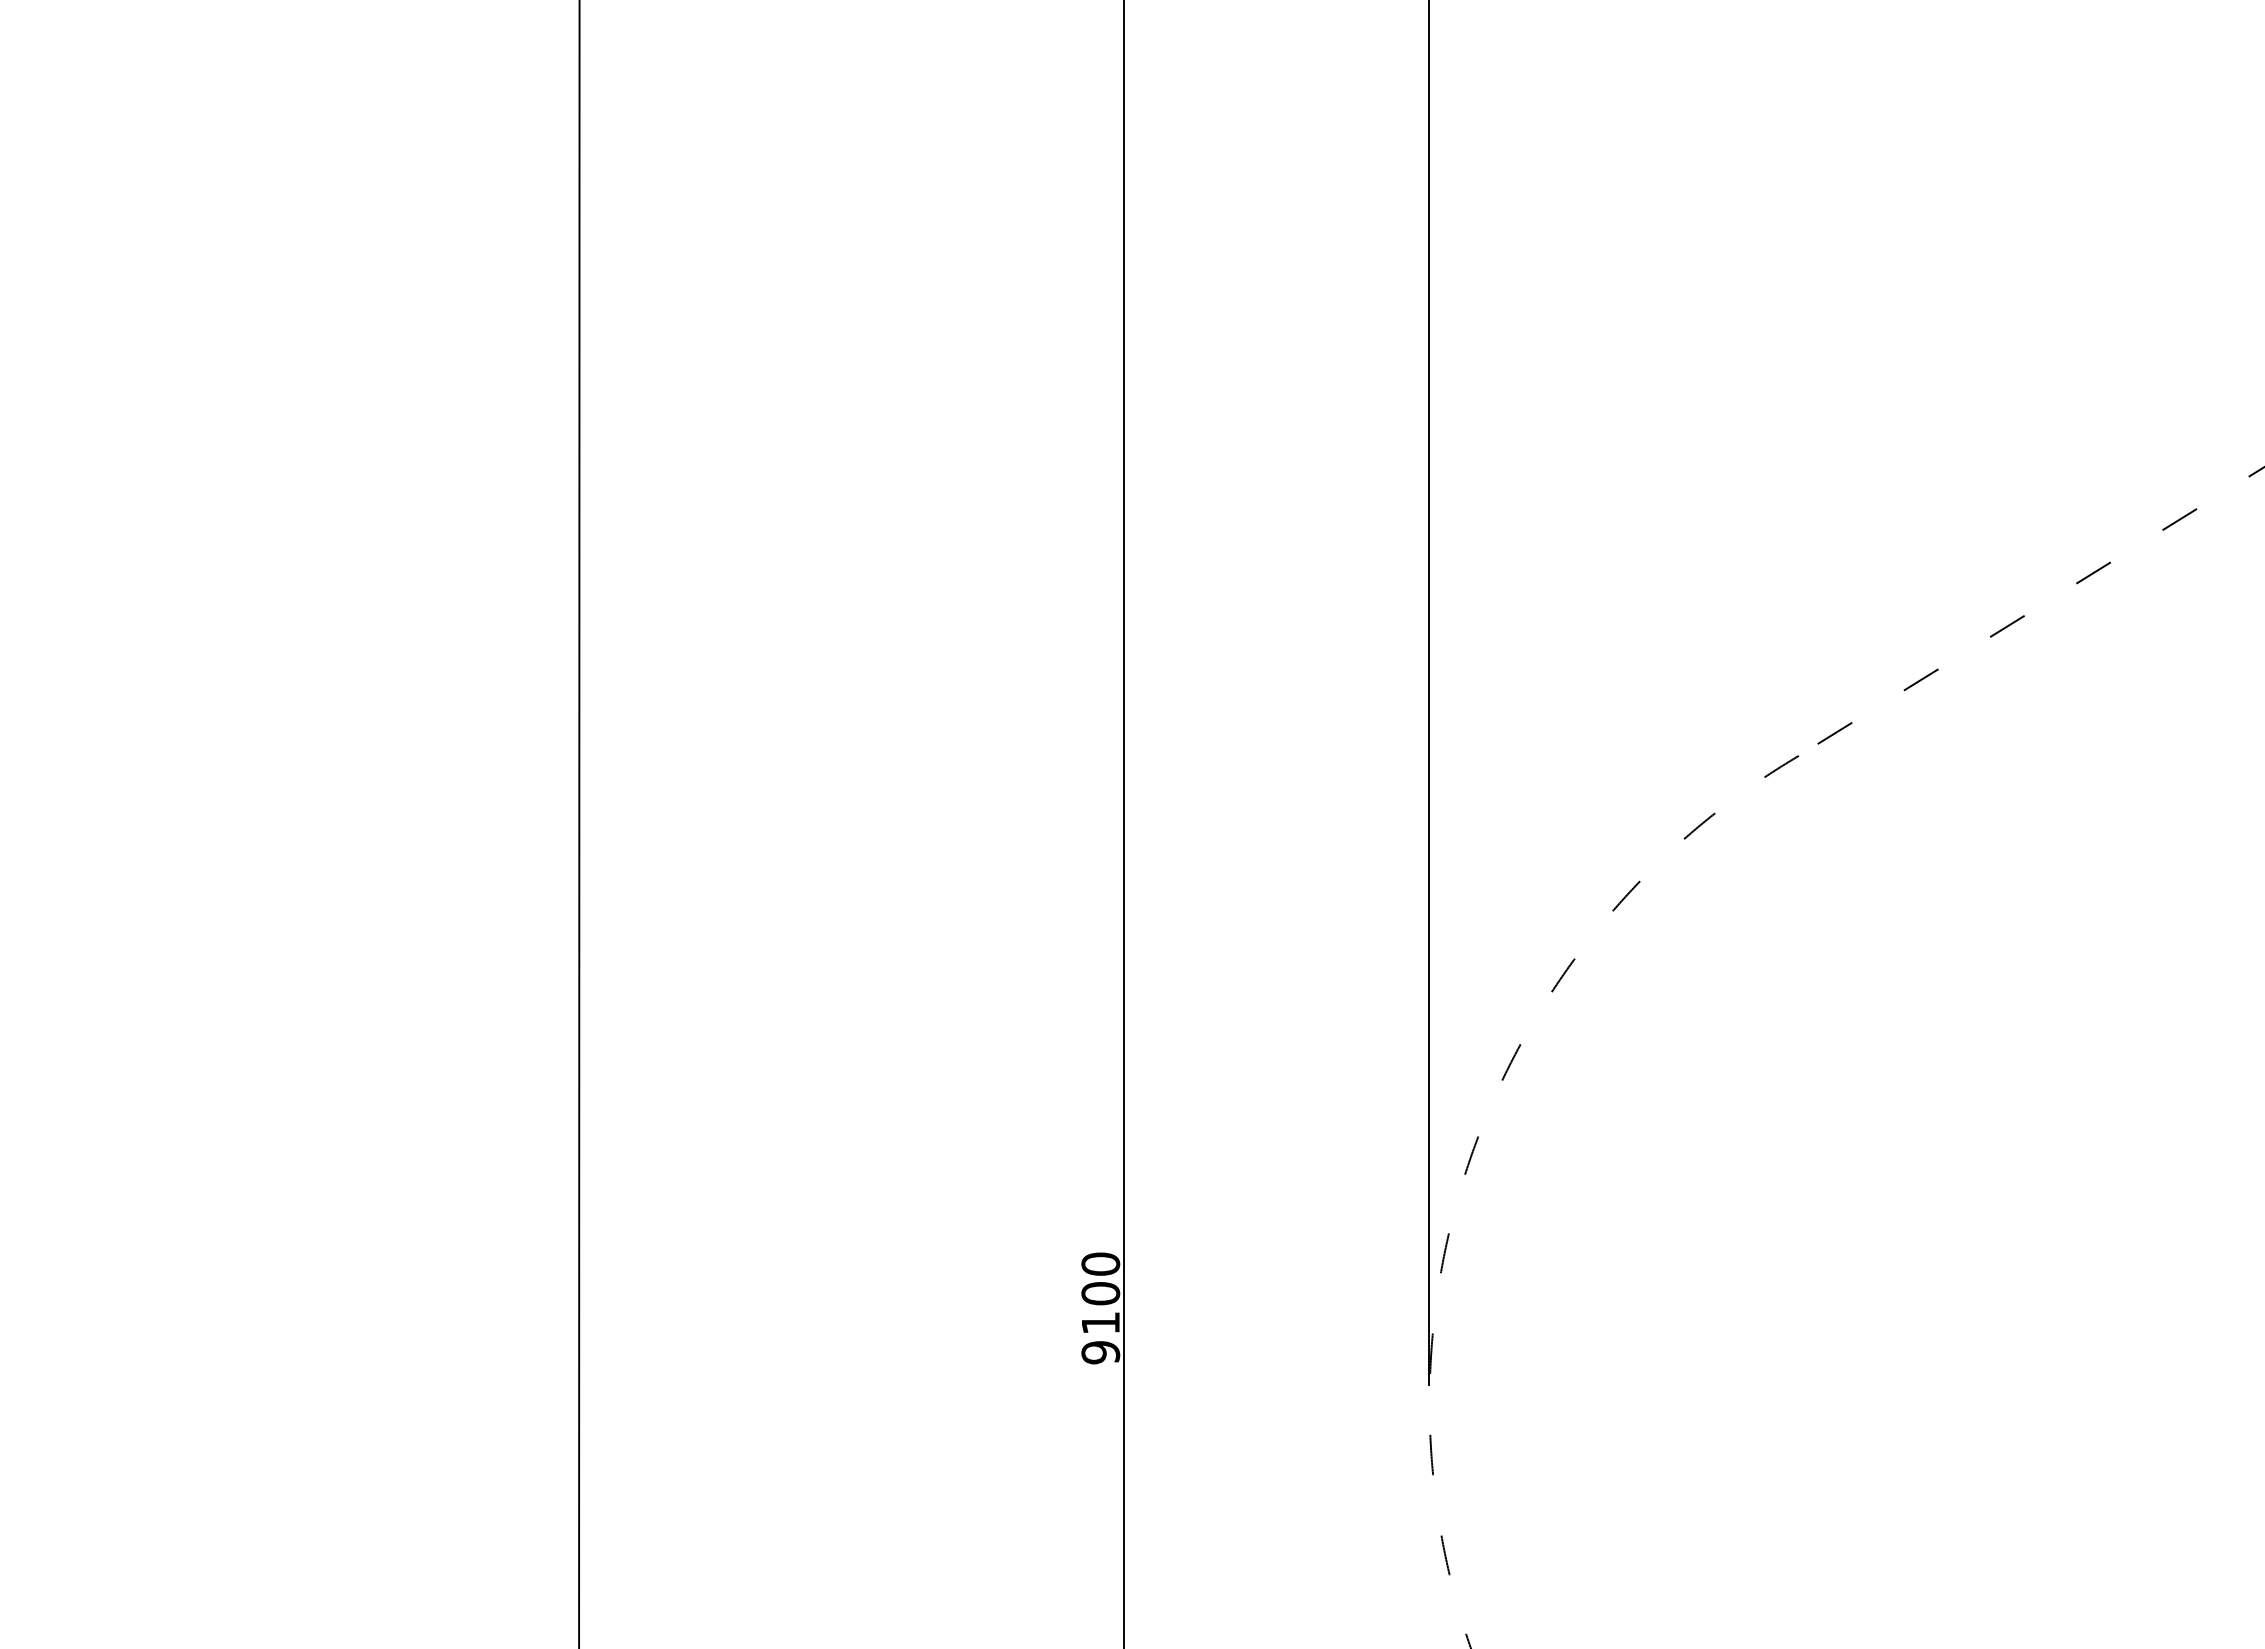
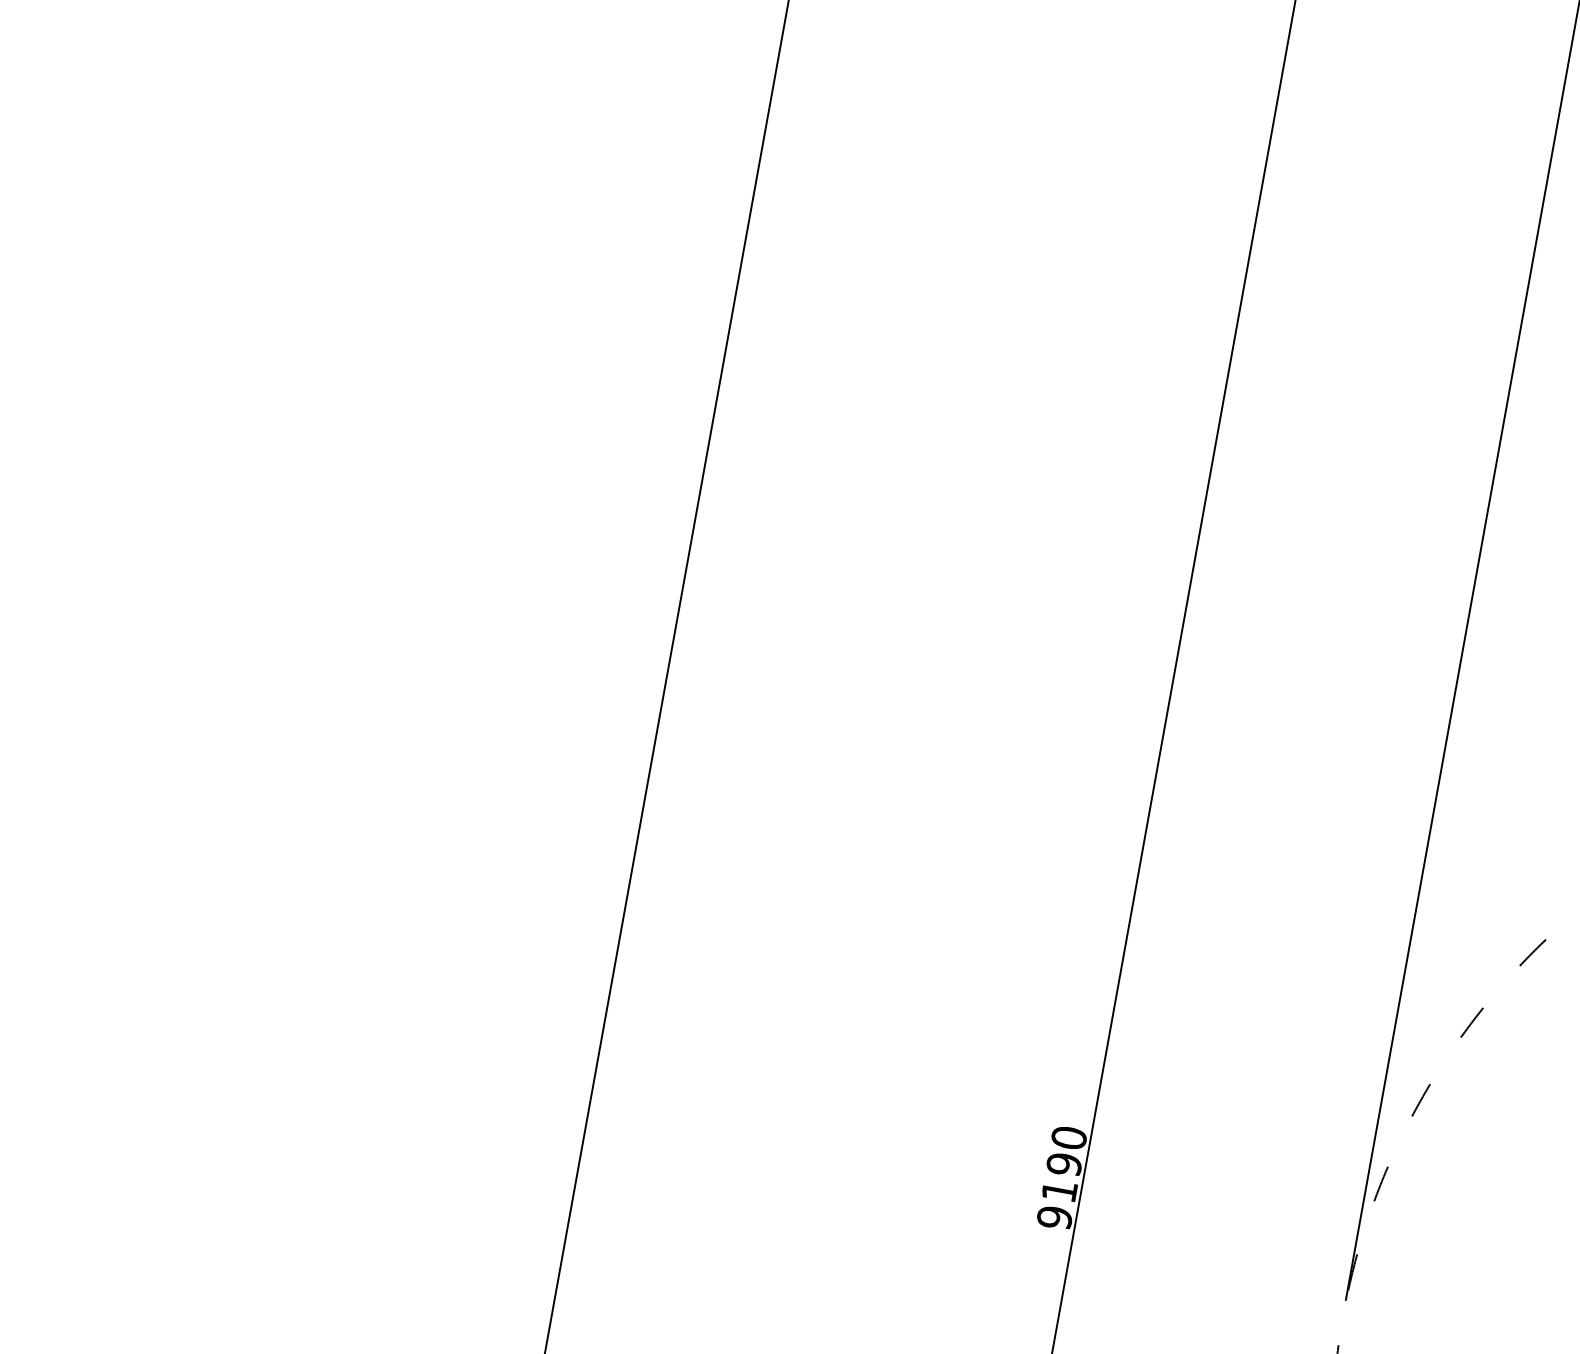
text: (1100, 1293) -> (1064, 1164), 9100 -> 9190

